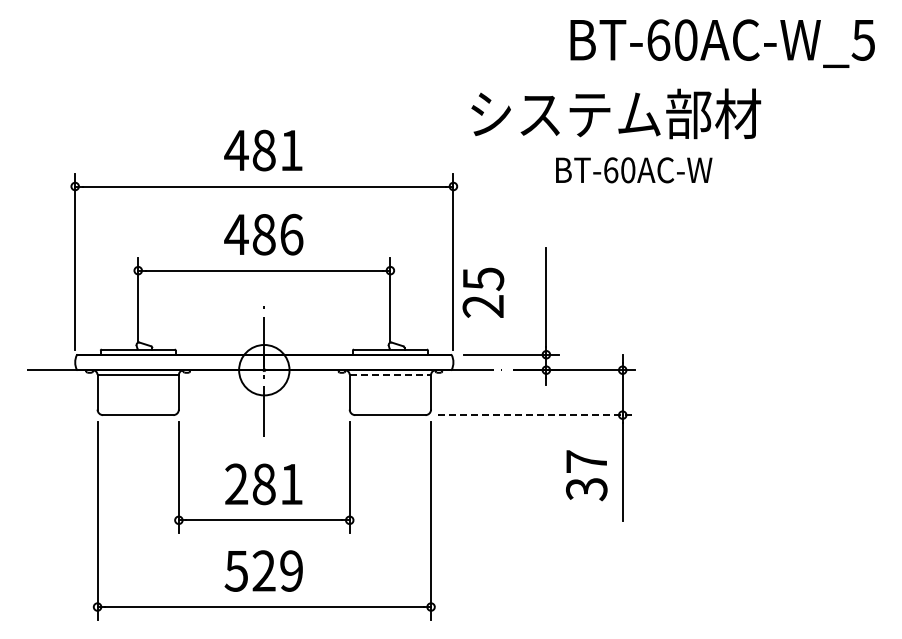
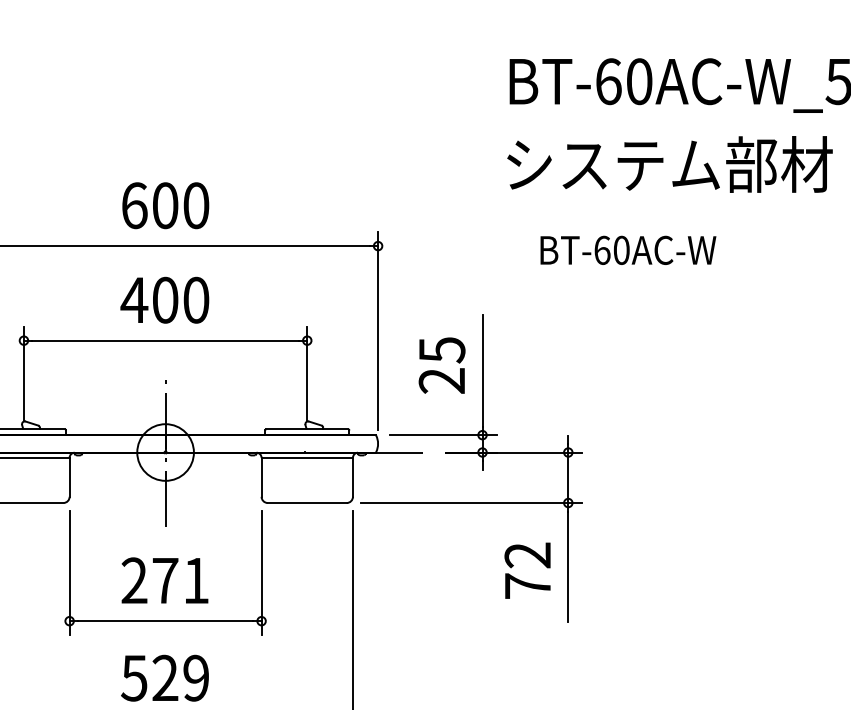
text: (616, 113) -> (670, 164), moved
text: (263, 150) -> (164, 205), 481 -> 600
text: (634, 170) -> (628, 250), moved
text: (277, 234) -> (180, 300), 486 -> 400
text: (483, 292) -> (442, 365), moved
line: (390, 374) -> (307, 457), dashed -> solid
line: (536, 415) -> (471, 503), dashed -> solid
text: (586, 475) -> (527, 570), 37 -> 72
text: (263, 484) -> (164, 580), 281 -> 271

